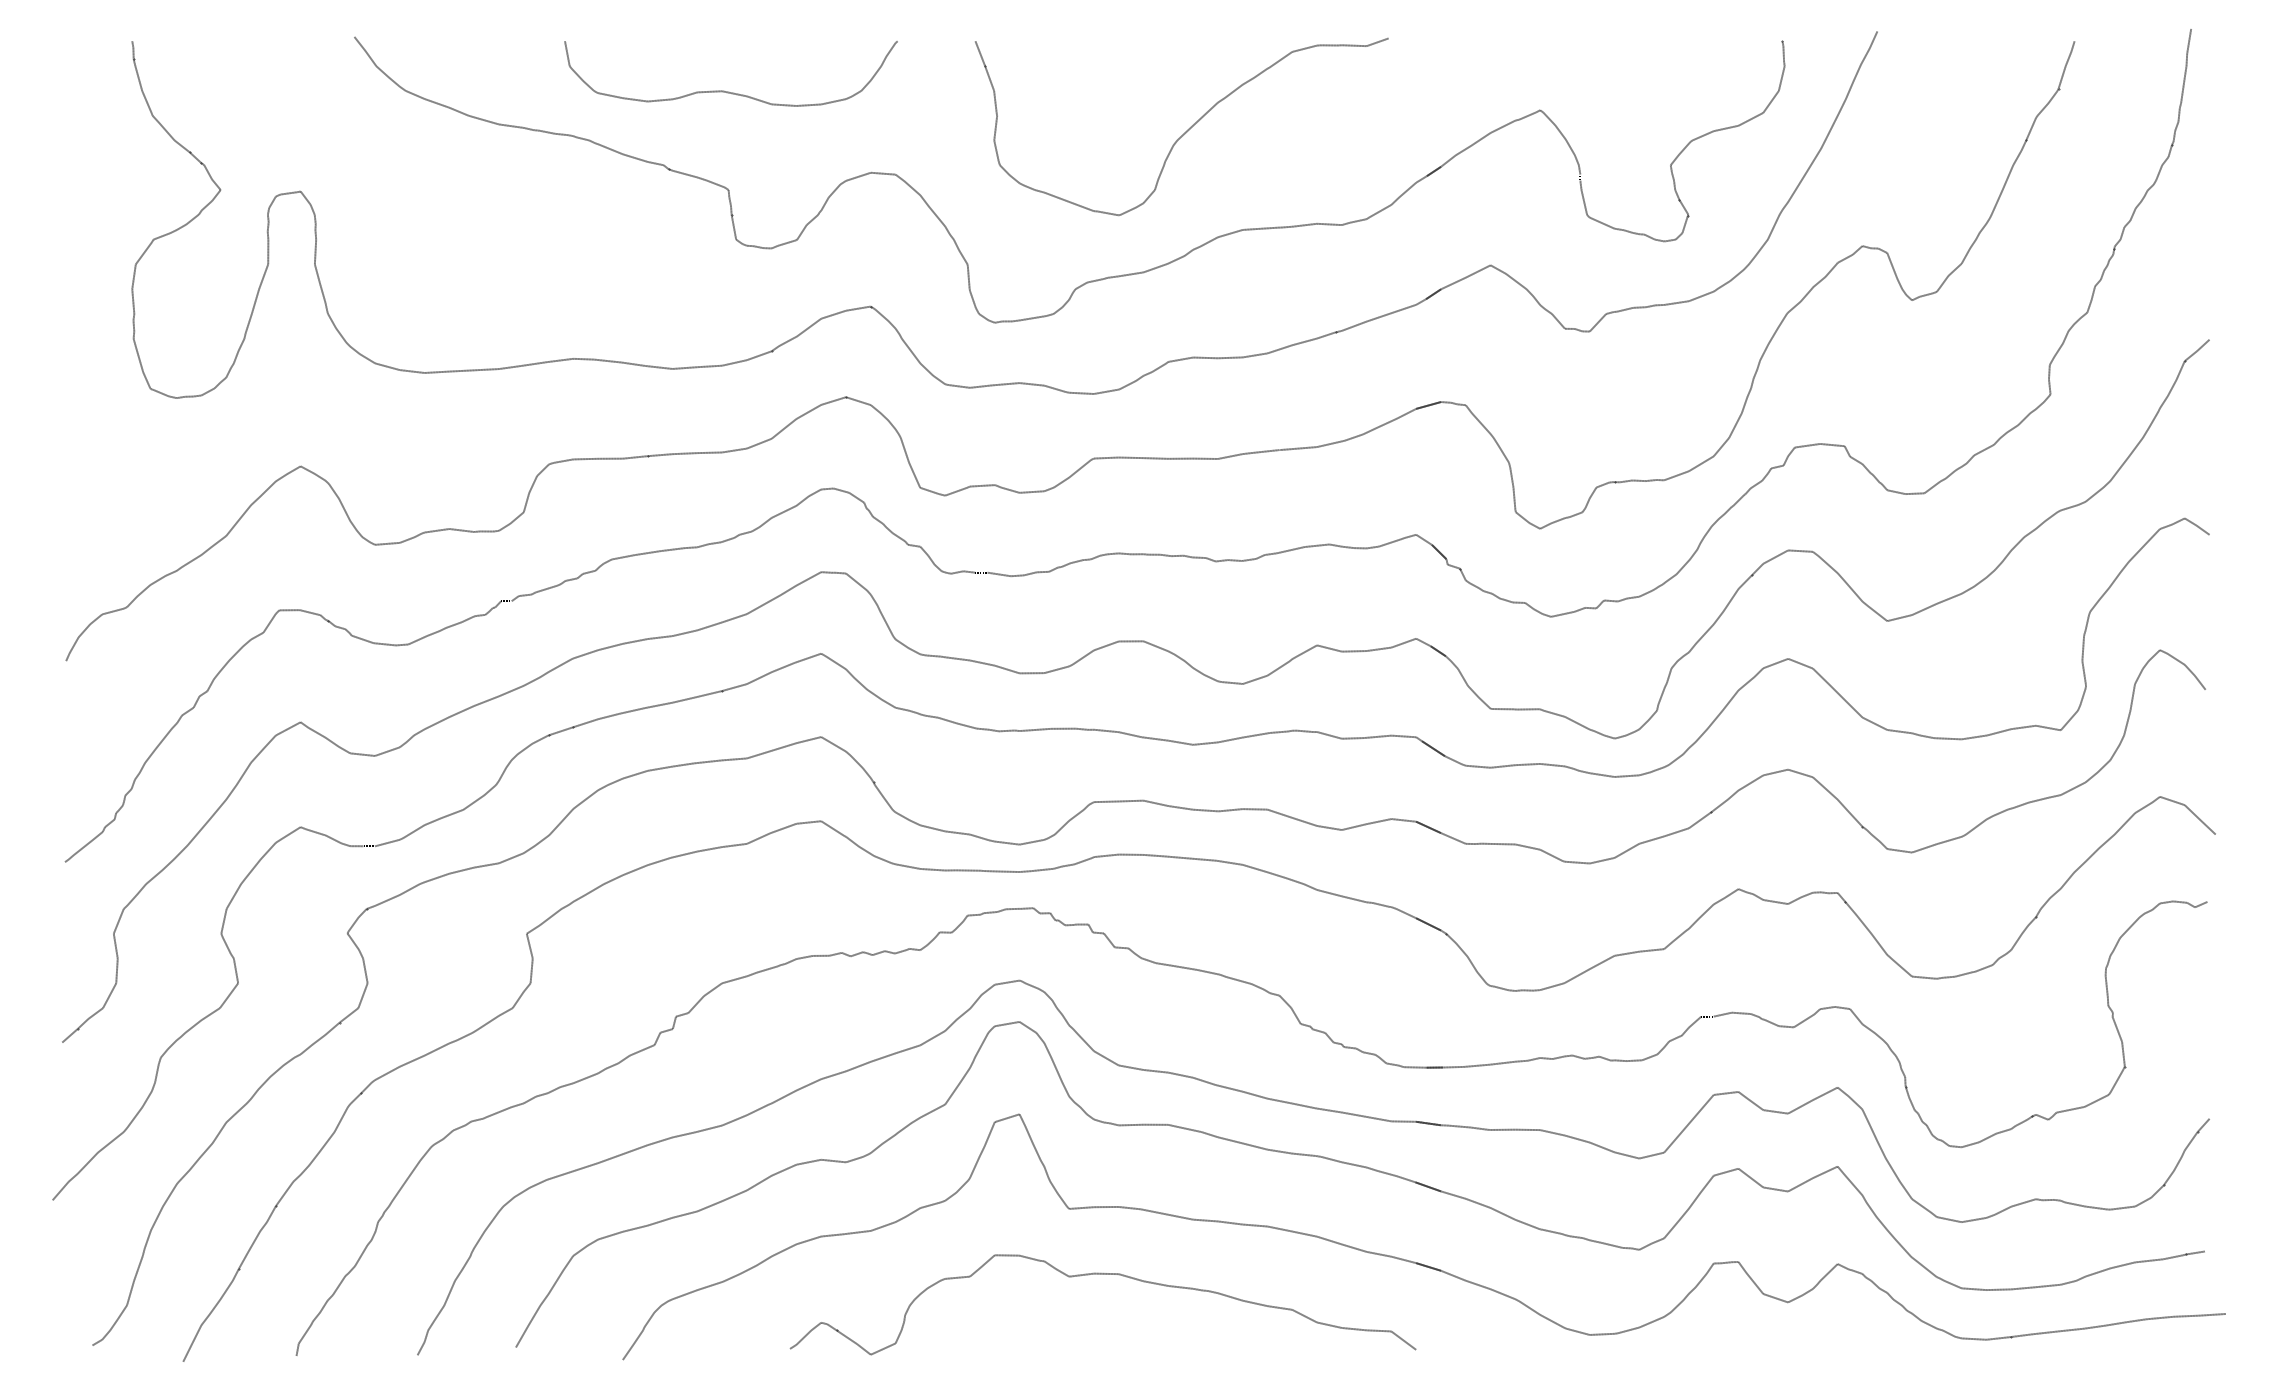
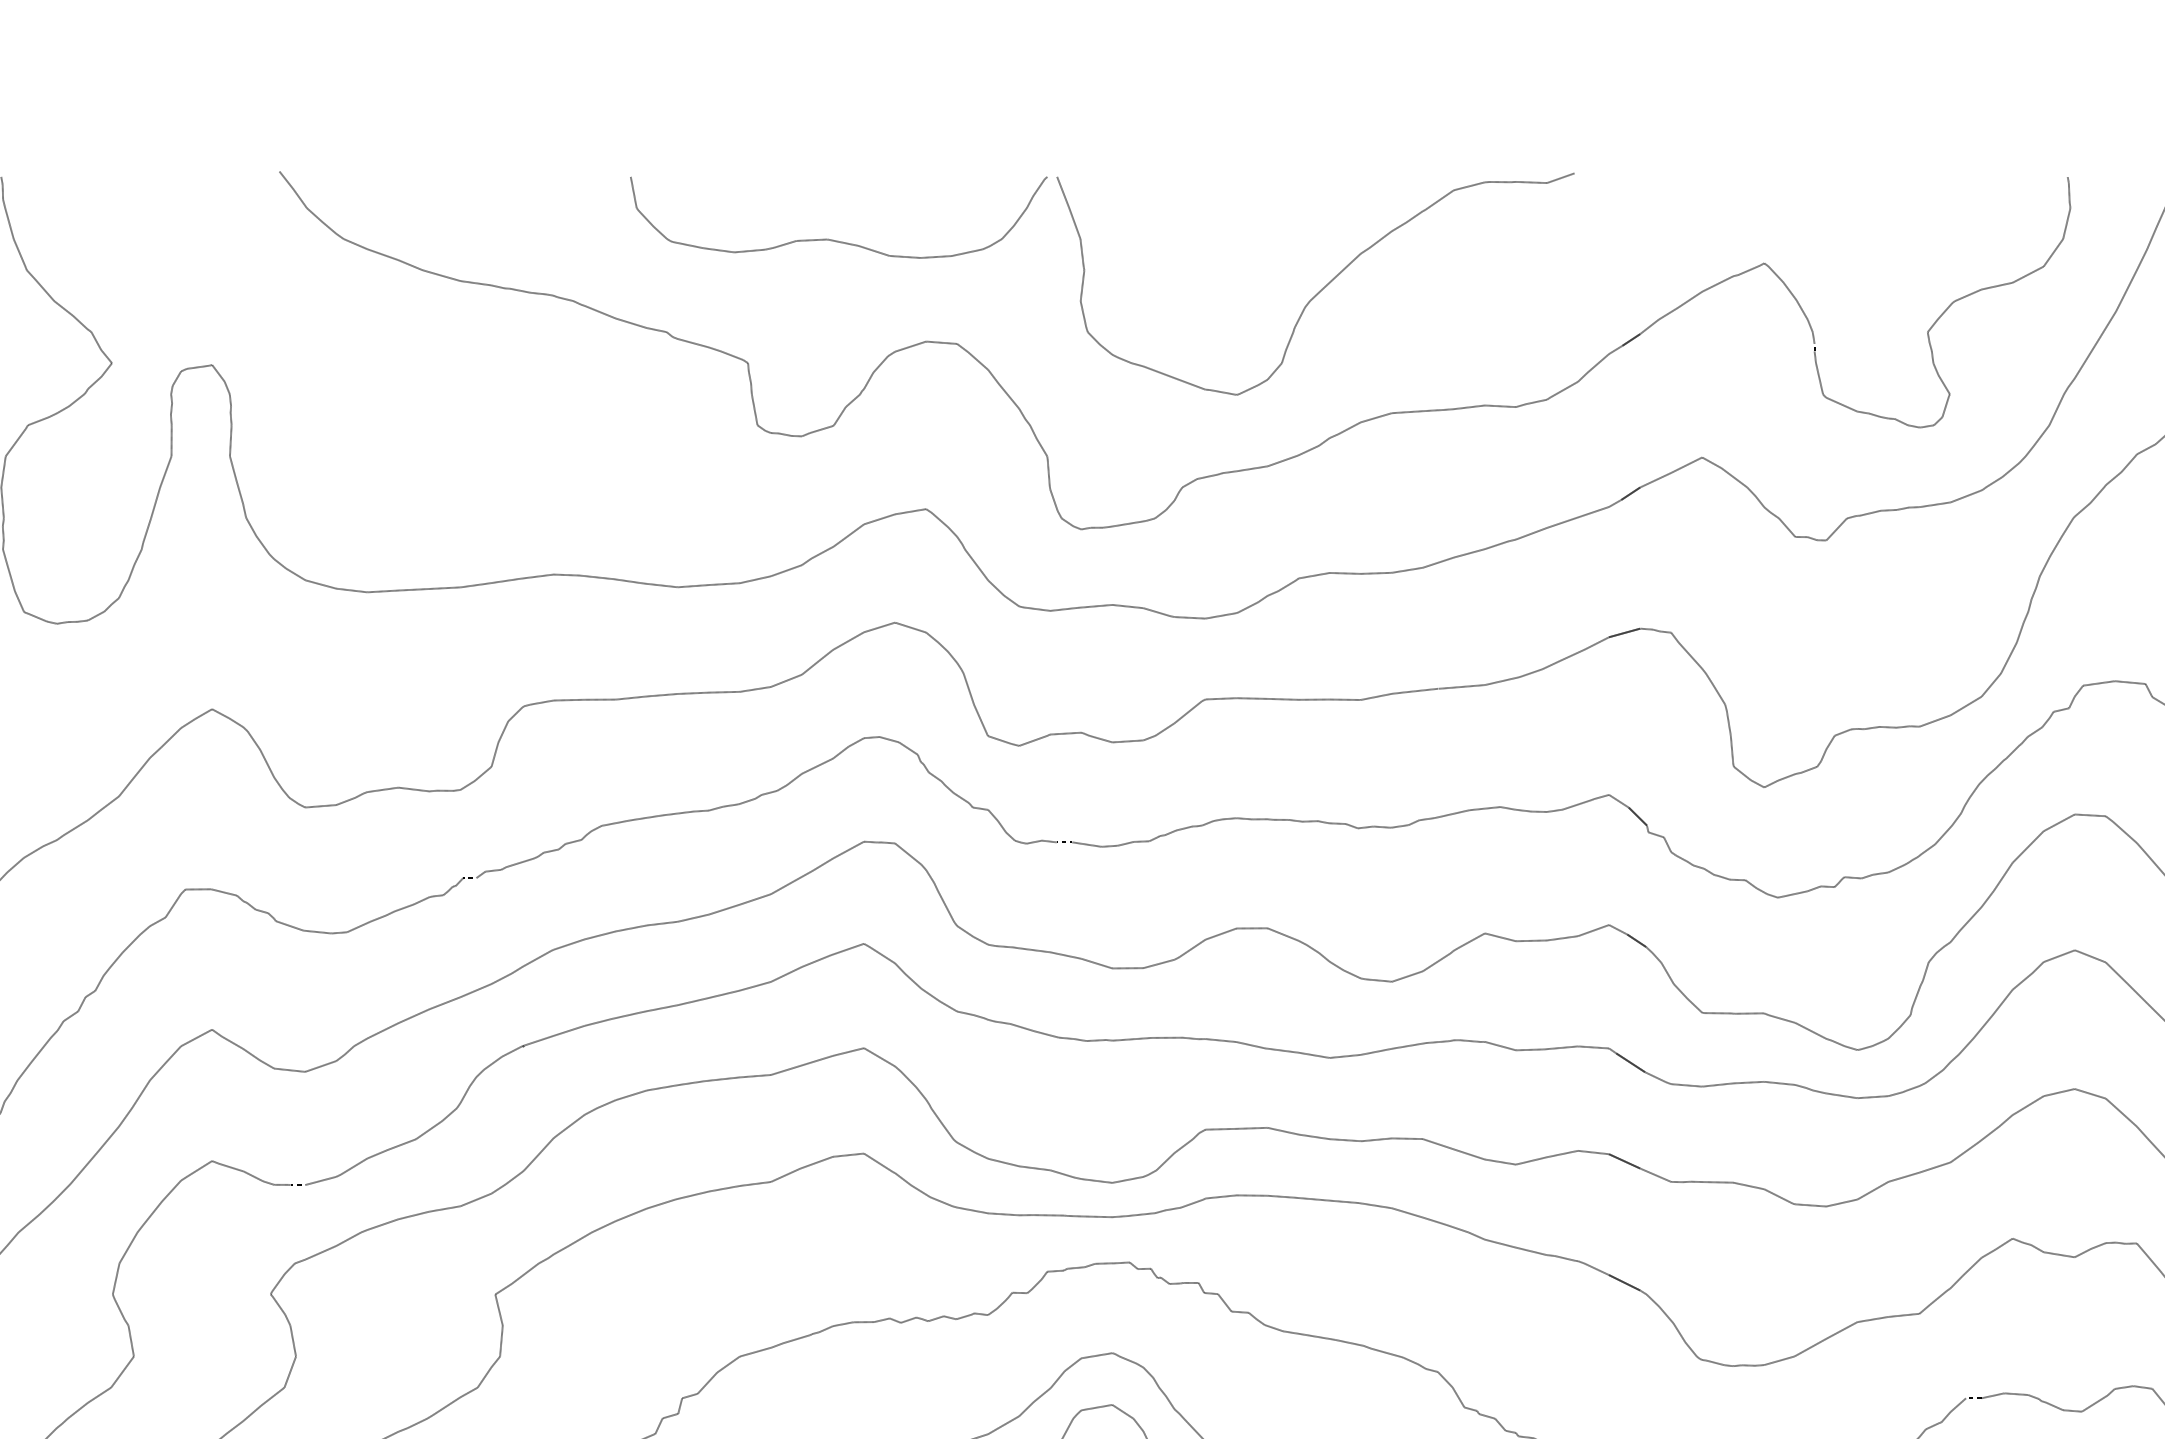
curve: (728, 91) -> (835, 239), moved

